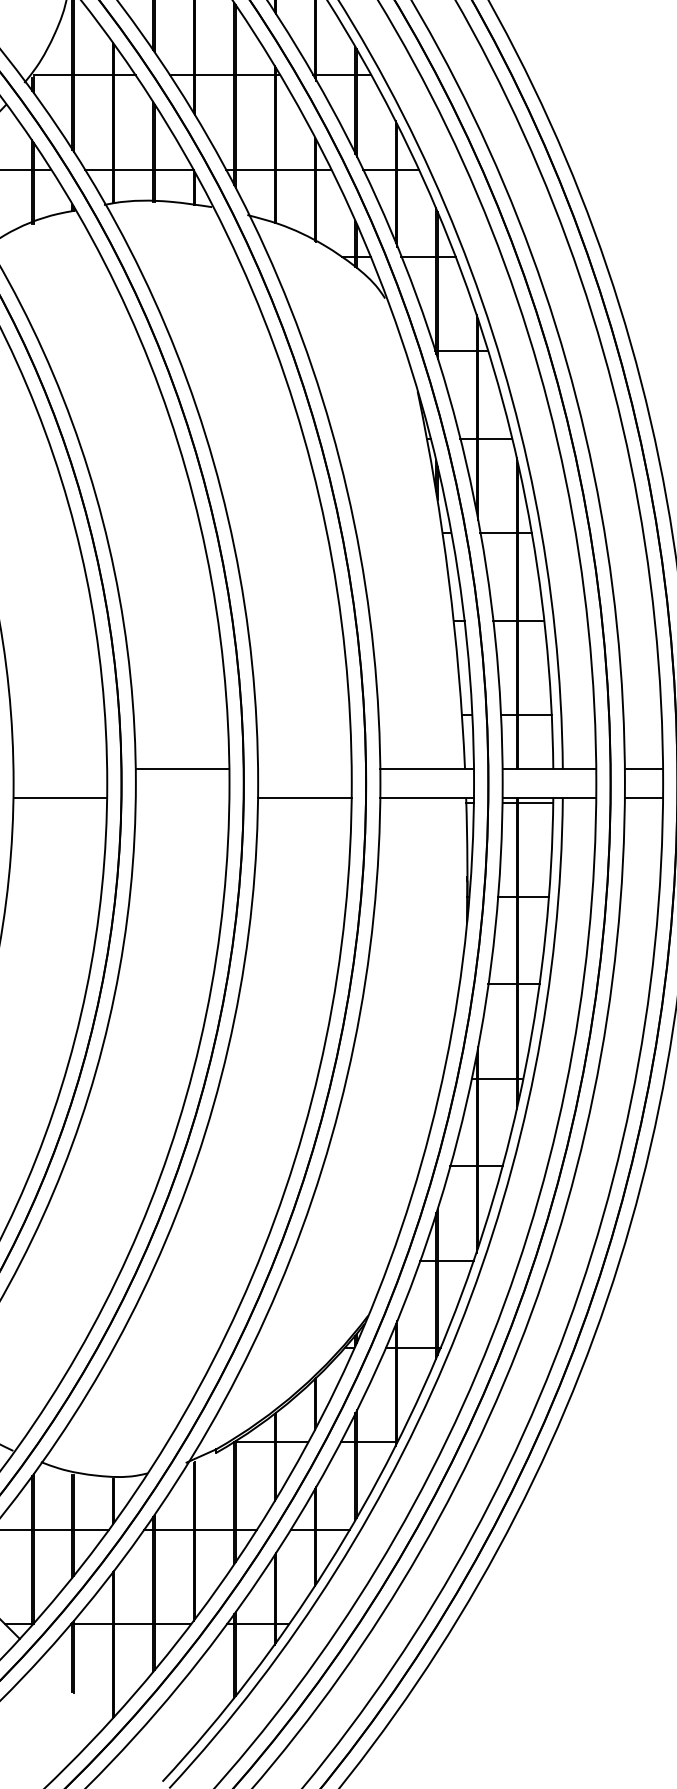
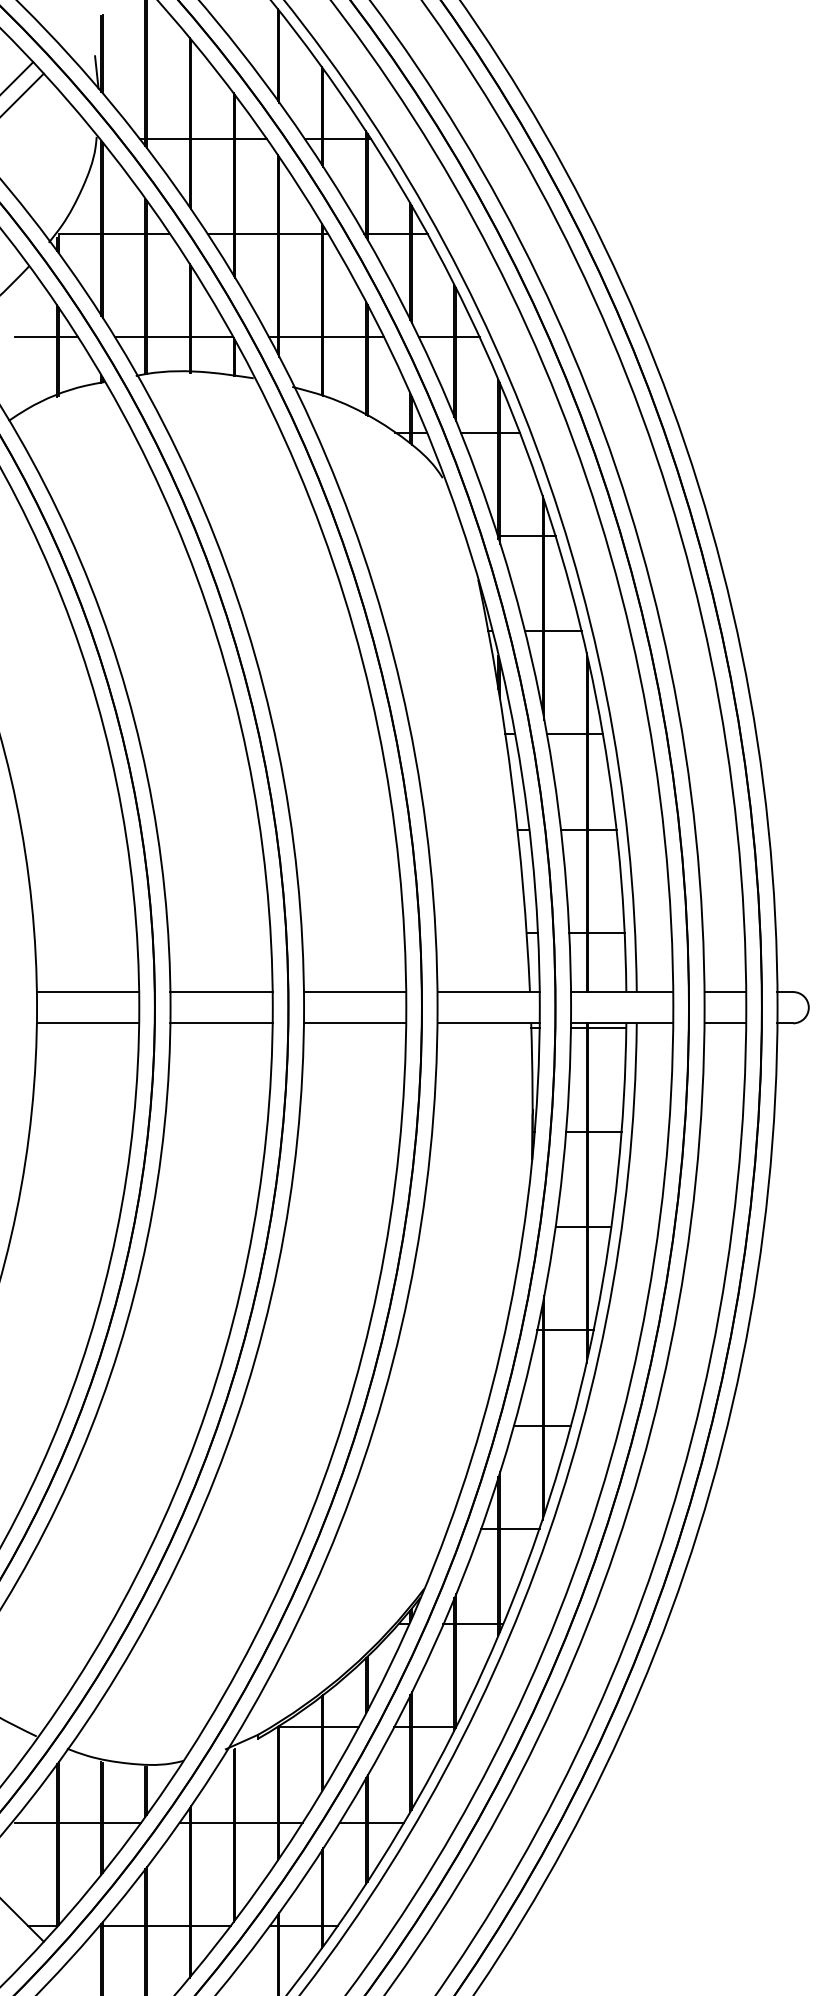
line: (59, 769) -> (87, 992), added
line: (304, 769) -> (354, 992), added
line: (182, 798) -> (221, 1023), added

